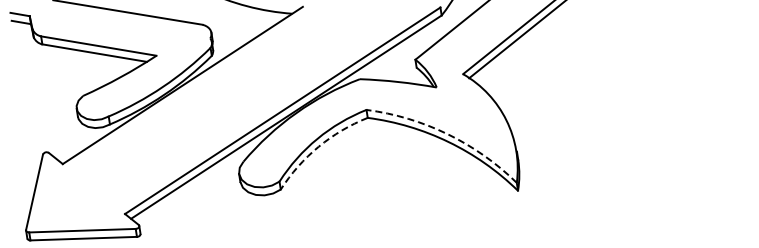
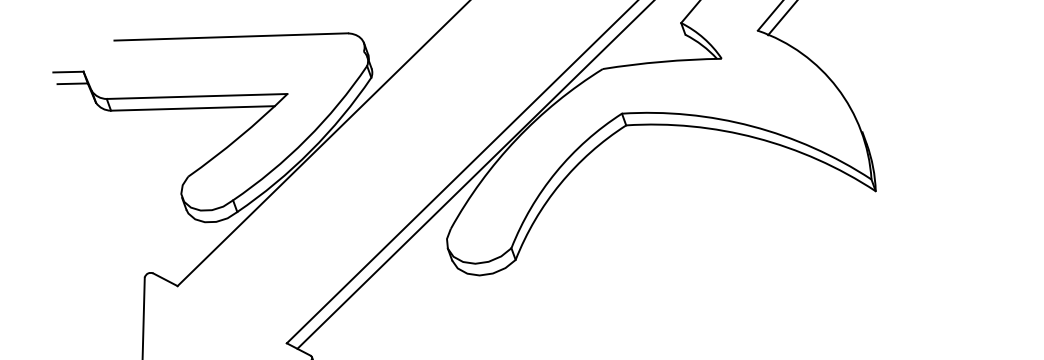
arc: (447, 134) -> (752, 126), dashed -> solid
arc: (318, 146) -> (560, 183), dashed -> solid

